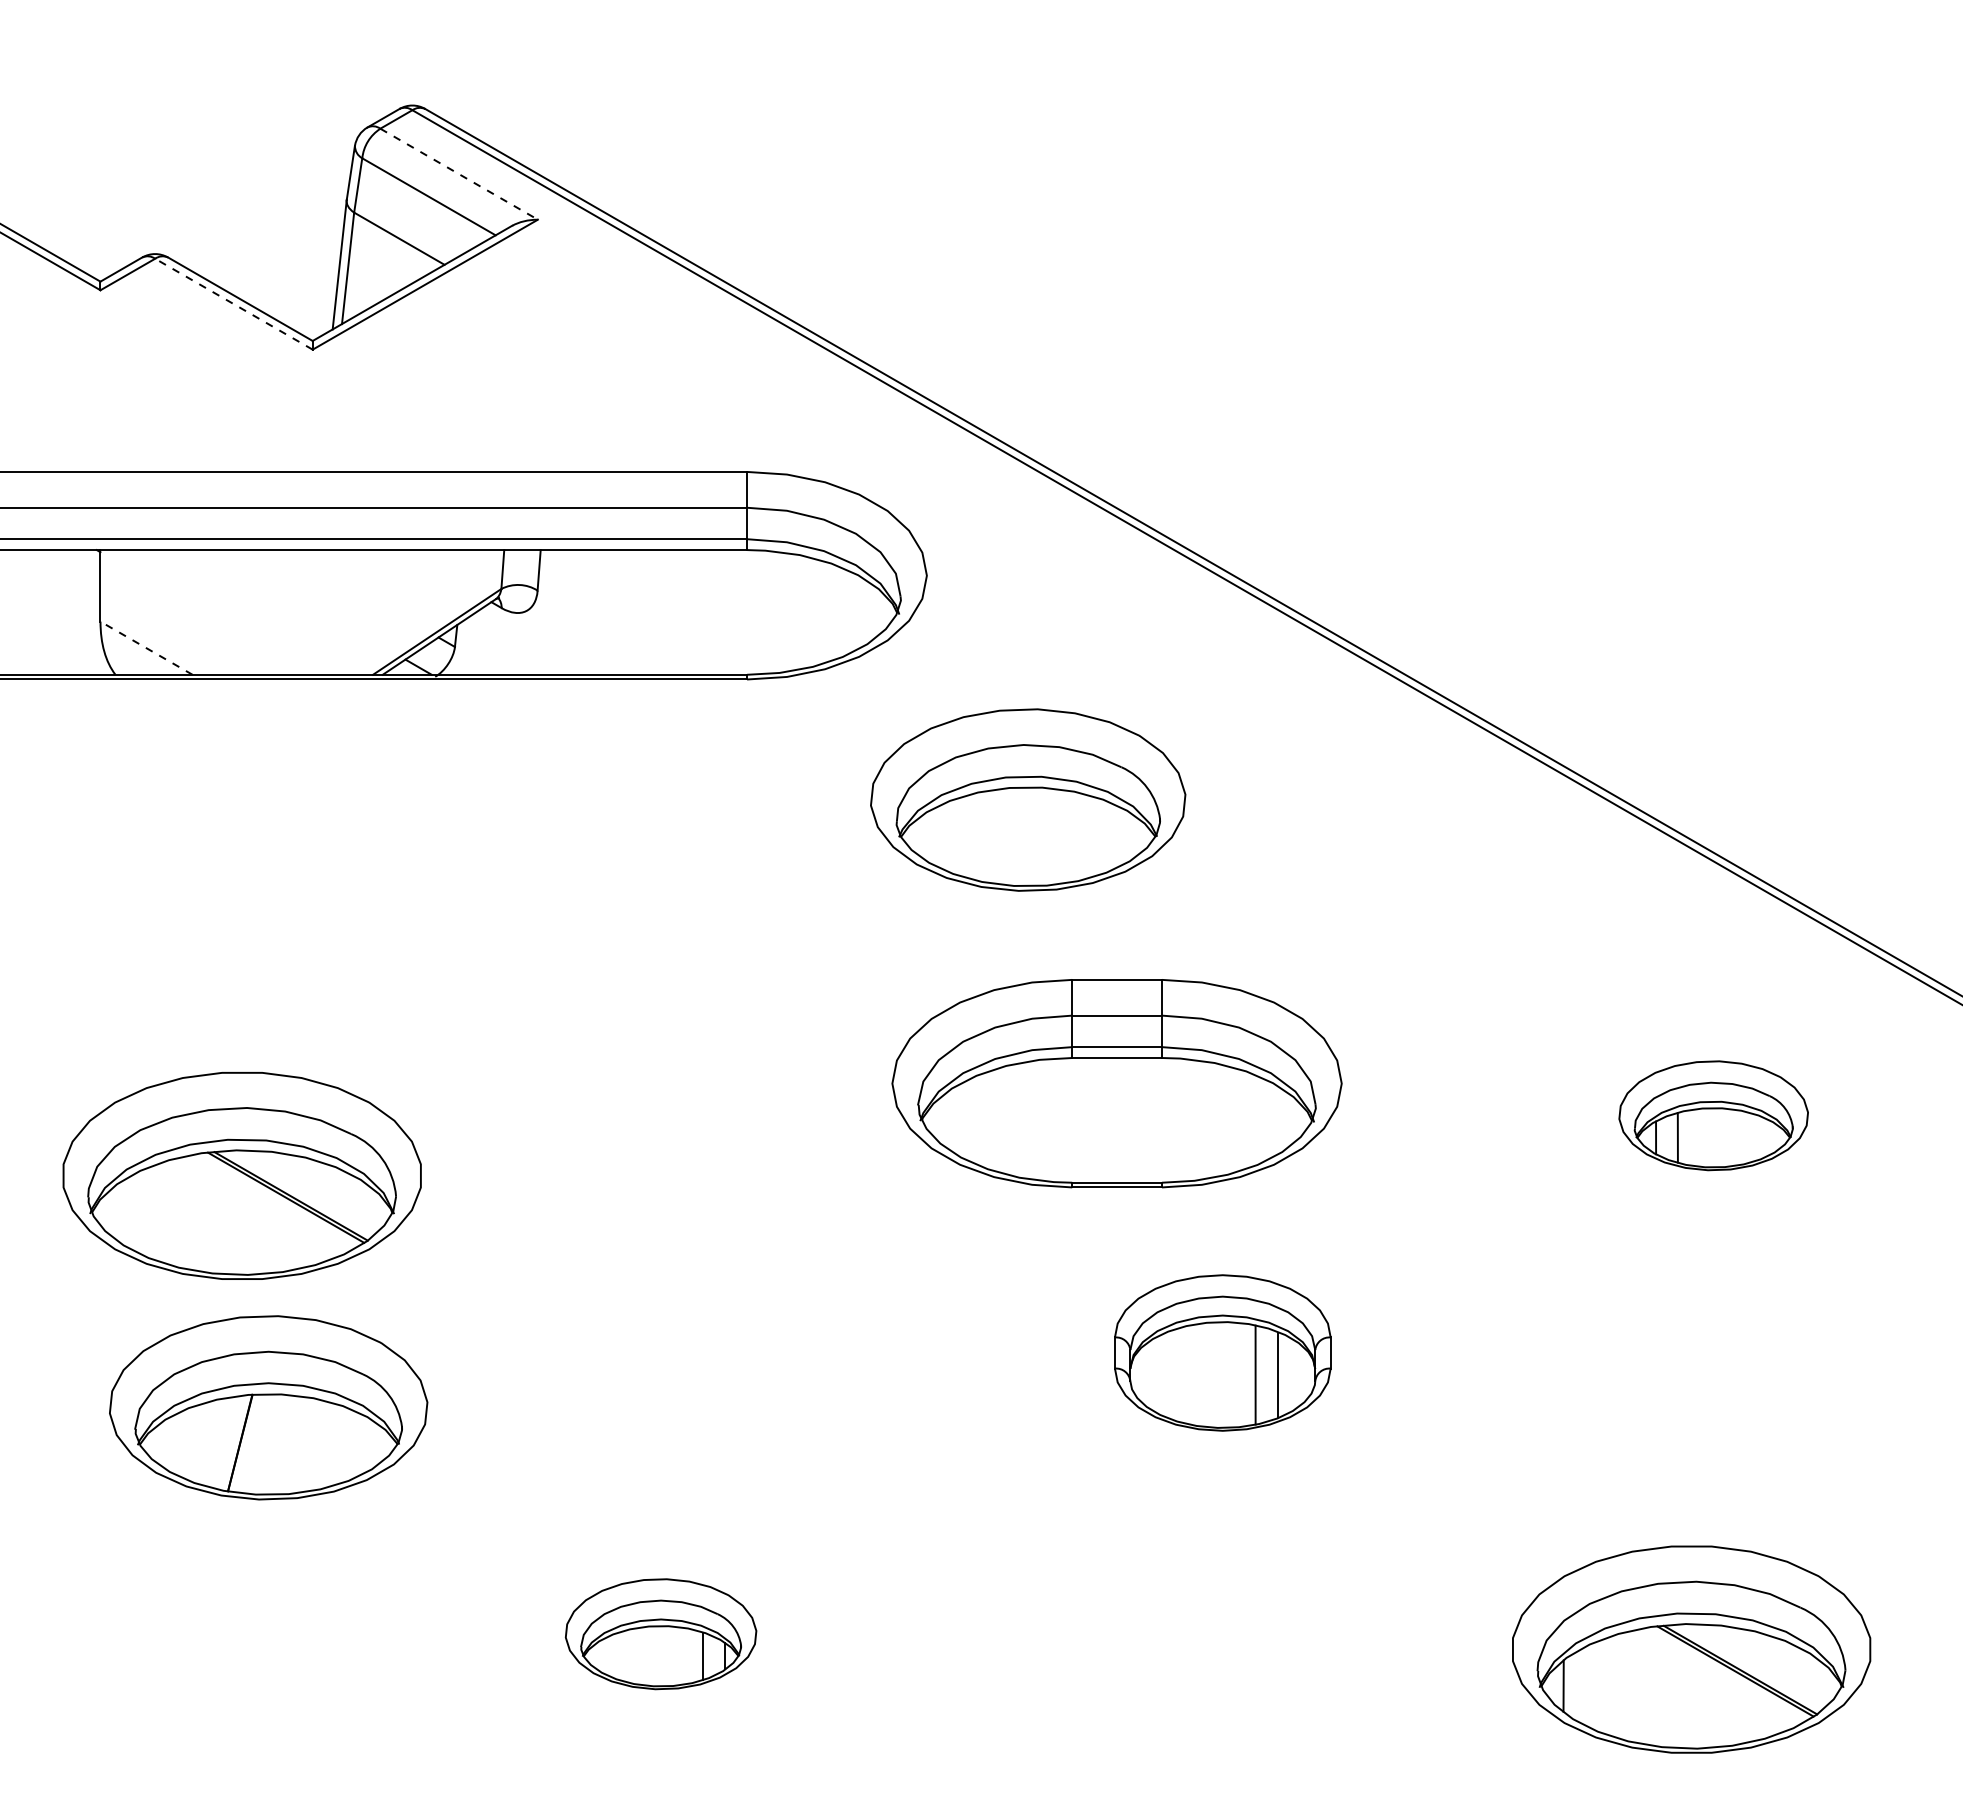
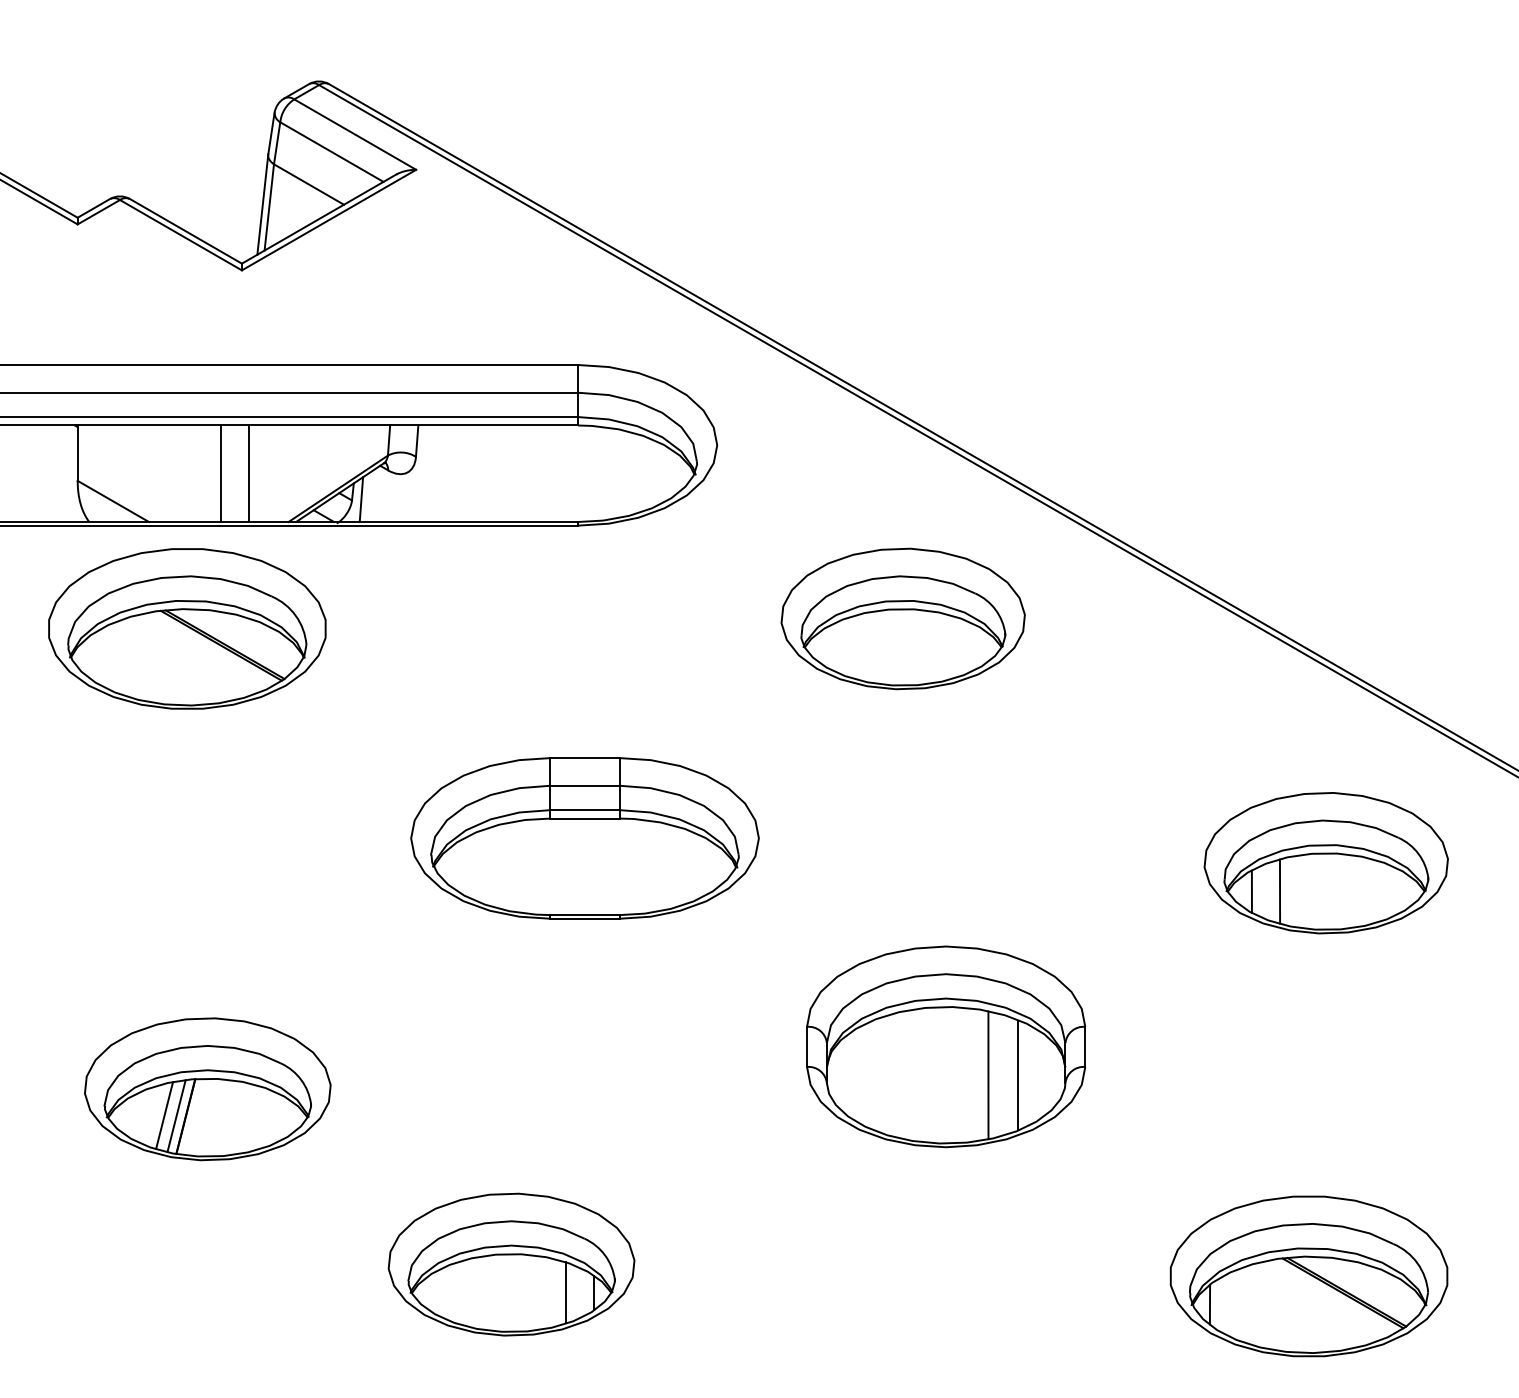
line: (459, 174) -> (355, 134), dashed -> solid
line: (233, 304) -> (180, 235), dashed -> solid
line: (285, 612) -> (220, 473), added
line: (321, 612) -> (248, 473), added
line: (466, 645) -> (360, 499), added
line: (146, 647) -> (113, 500), dashed -> solid
part: (1028, 799) -> (903, 618), moved
part: (1116, 1083) -> (584, 838), moved
part: (1713, 1115) -> (1325, 863), size x1.67
part: (241, 1175) -> (186, 628), moved
part: (1222, 1352) -> (946, 1046), size x1.67
line: (212, 1441) -> (164, 1115), added
line: (228, 1442) -> (176, 1116), added
part: (660, 1633) -> (511, 1263), size x1.67

